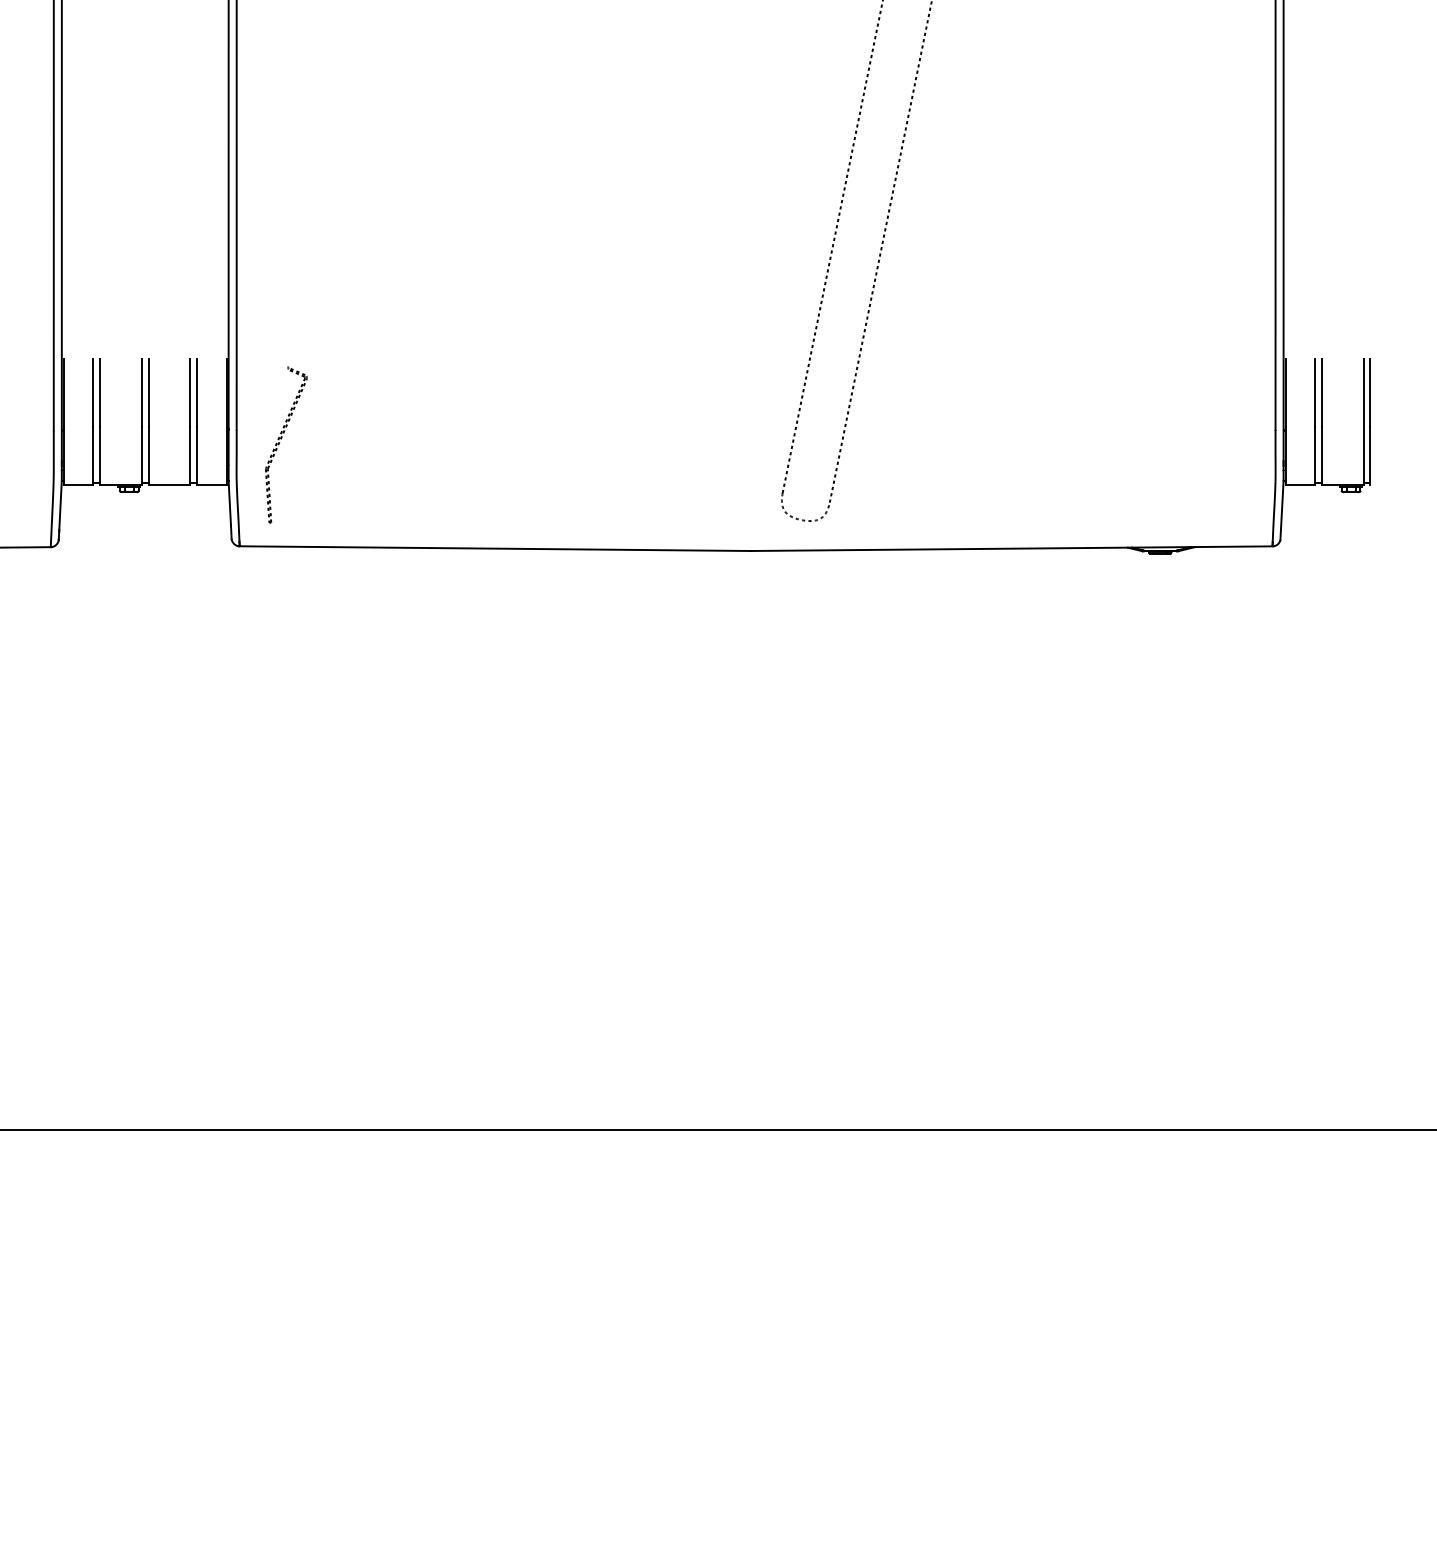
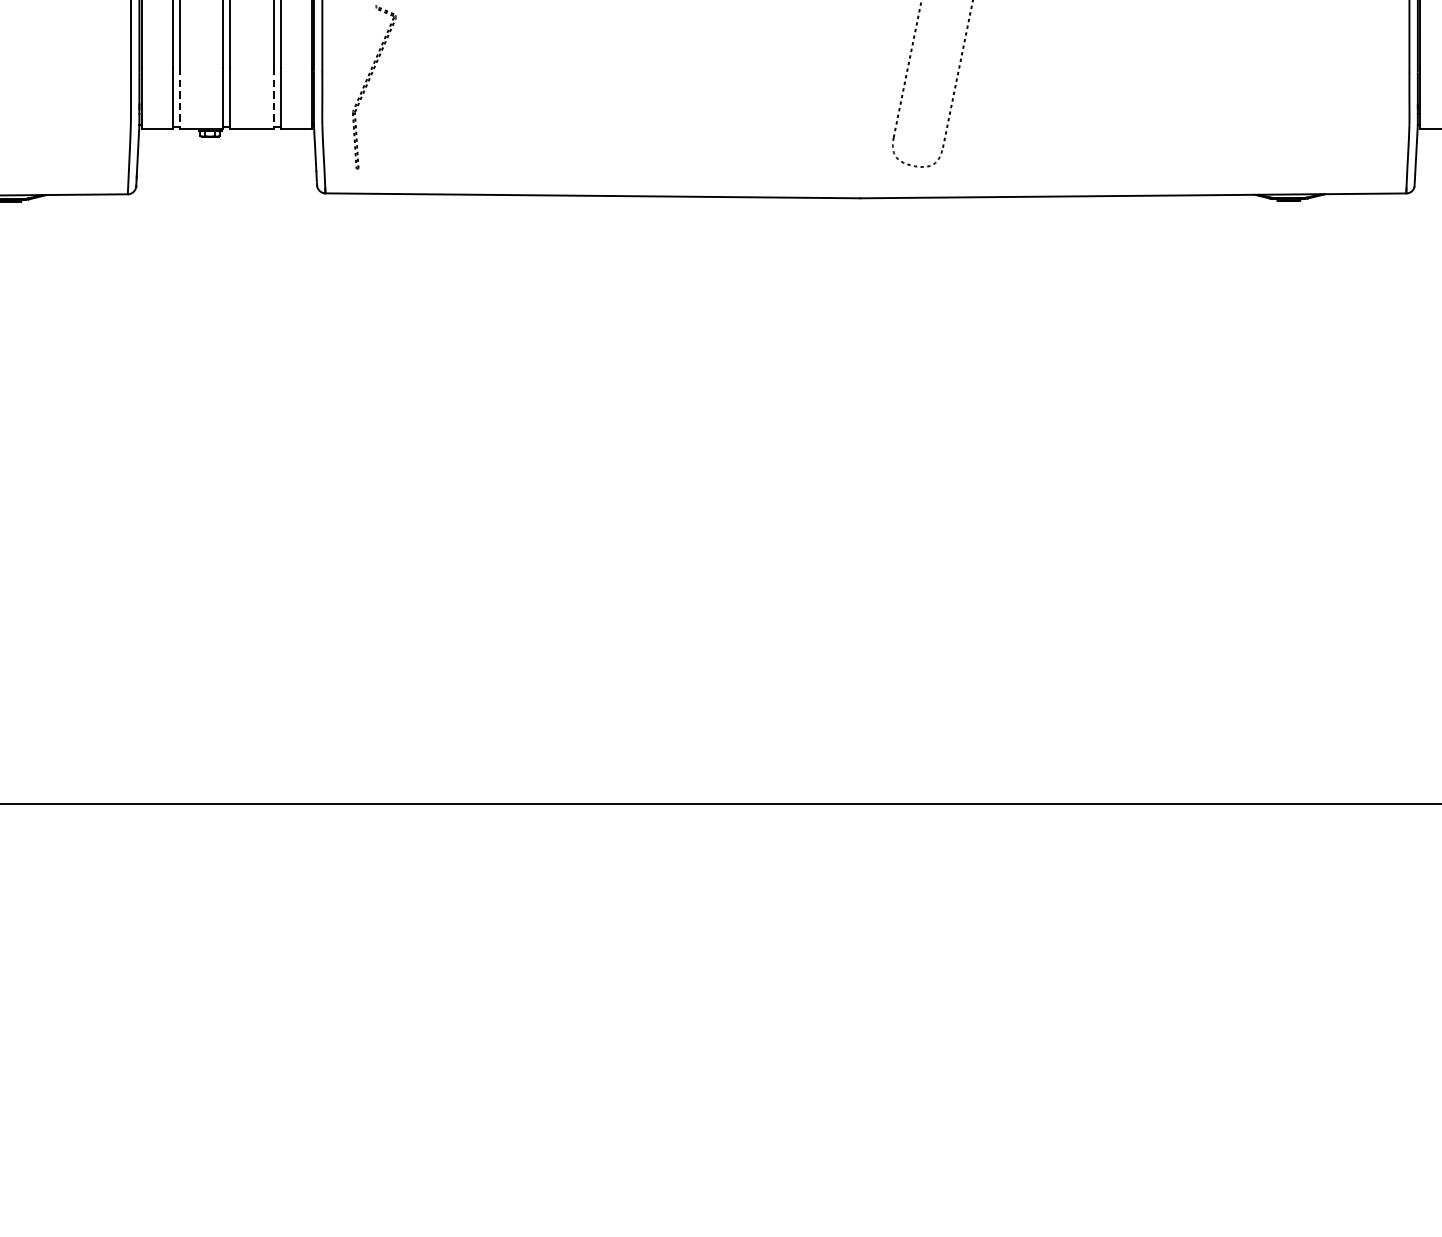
line: (100, 456) -> (179, 99), solid -> dashed
line: (190, 456) -> (274, 99), solid -> dashed

